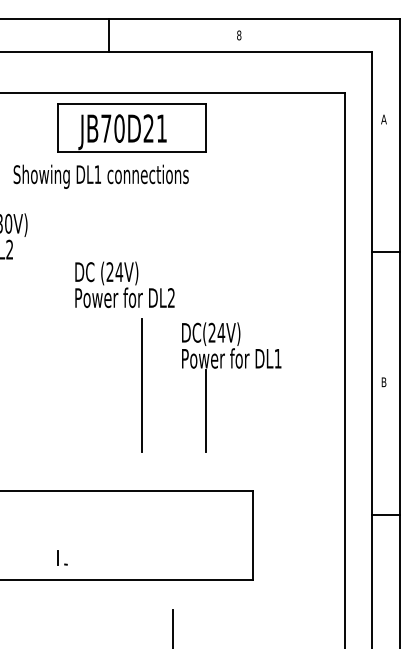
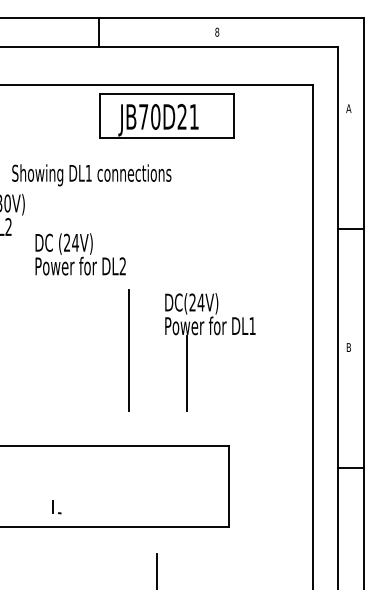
part: (131, 127) -> (166, 115), moved
text: (100, 176) -> (91, 175), moved
text: (124, 284) -> (80, 254), moved

